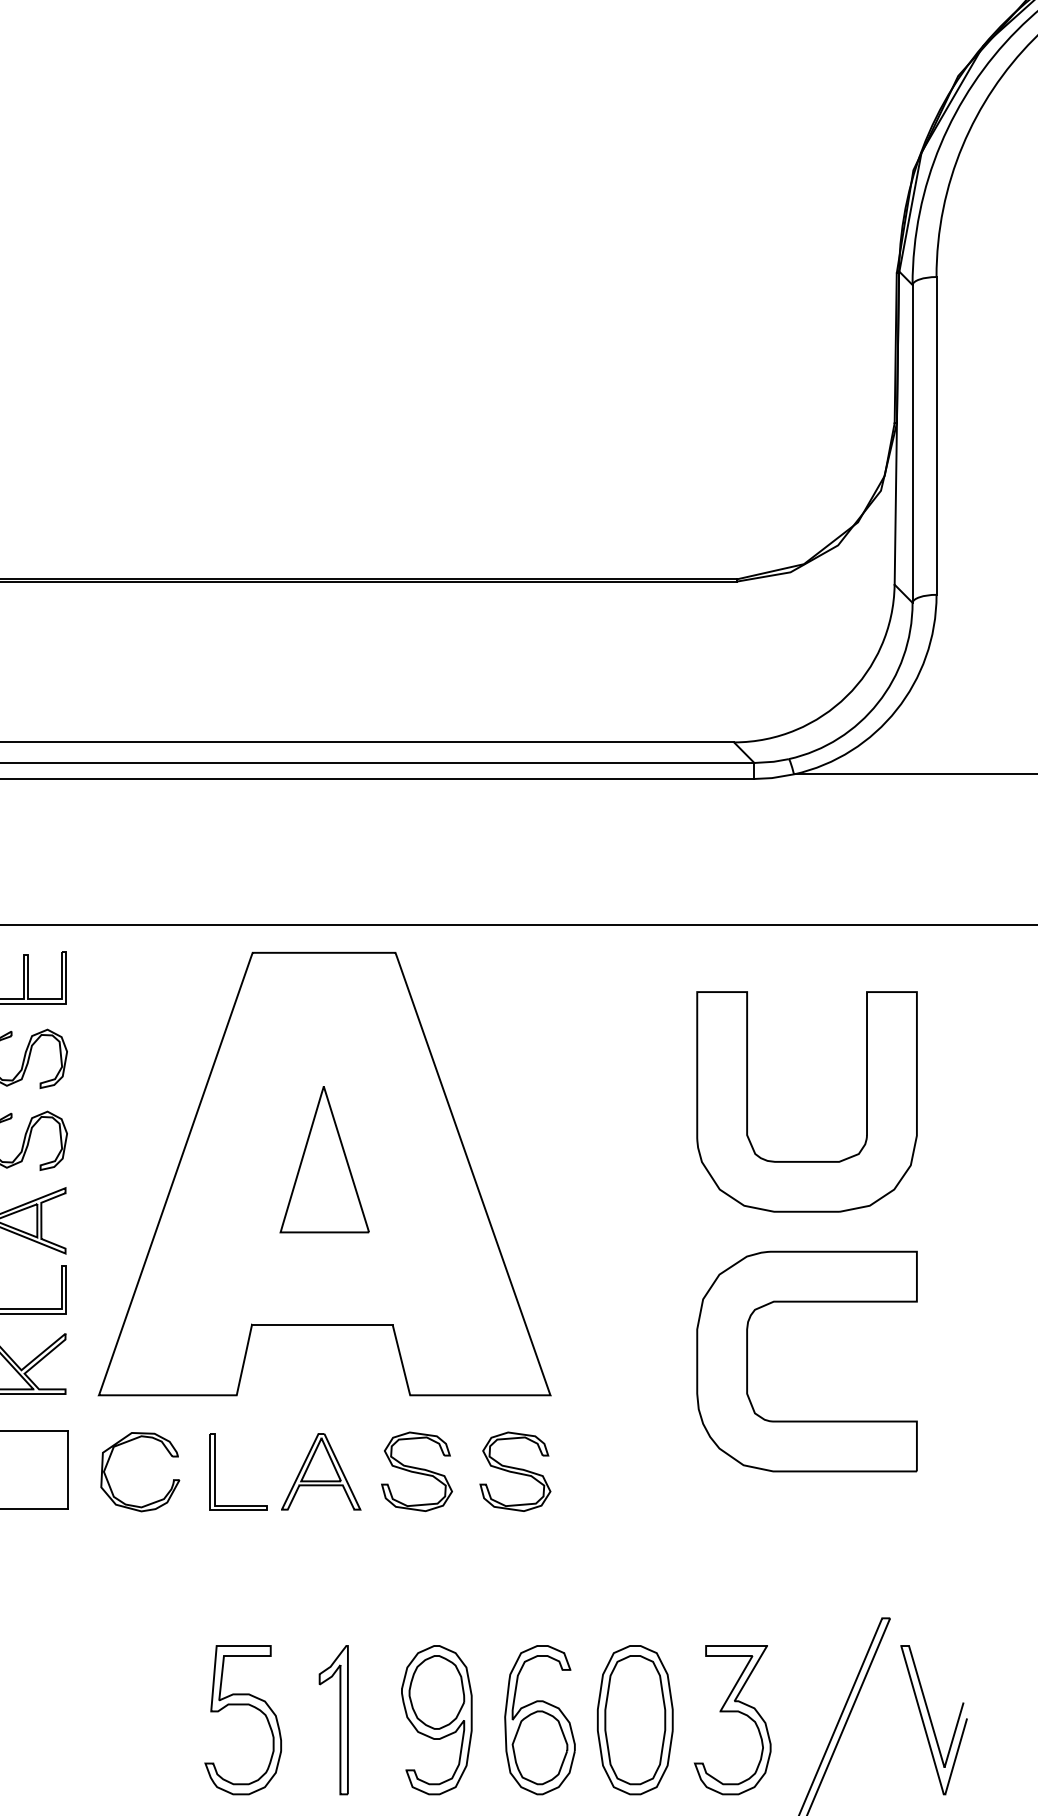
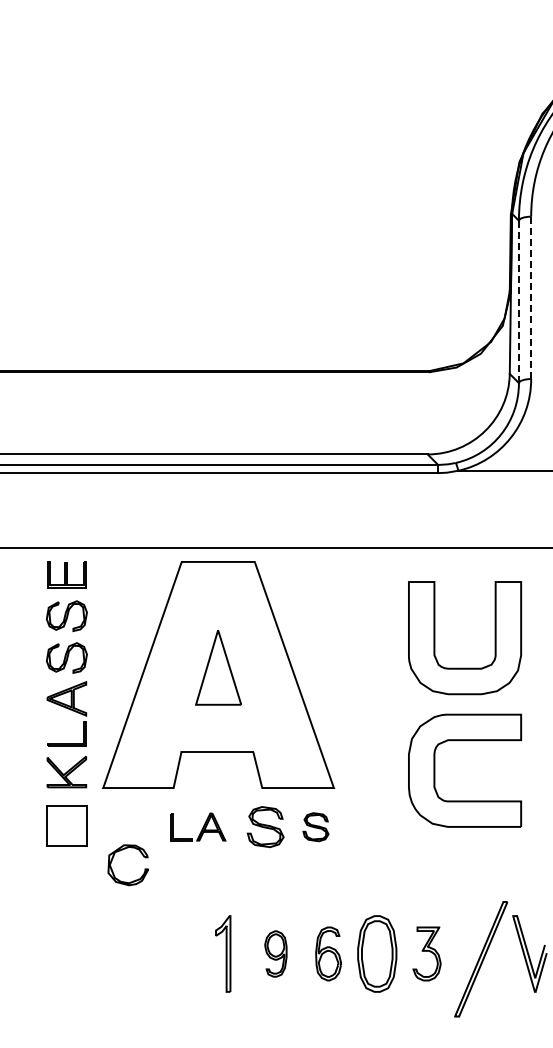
line: (937, 437) -> (531, 298), solid -> dashed
line: (911, 443) -> (518, 301), solid -> dashed
part: (285, 1470) -> (198, 826), size x0.7
part: (514, 1472) -> (315, 827), size x0.7
part: (111, 1484) -> (113, 871), moved
part: (242, 1705) -> (176, 946), removed
part: (436, 1719) -> (275, 953), size x0.6
part: (539, 1719) -> (328, 953), size x0.7
part: (731, 1719) -> (426, 953), size x0.7

